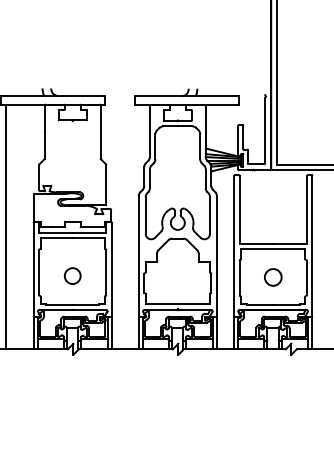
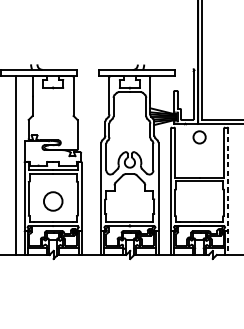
line: (6, 226) -> (16, 165), moved
line: (312, 263) -> (228, 192), solid -> dashed
circle: (72, 275) -> (52, 201), size x1.6
circle: (273, 277) -> (199, 137), moved

